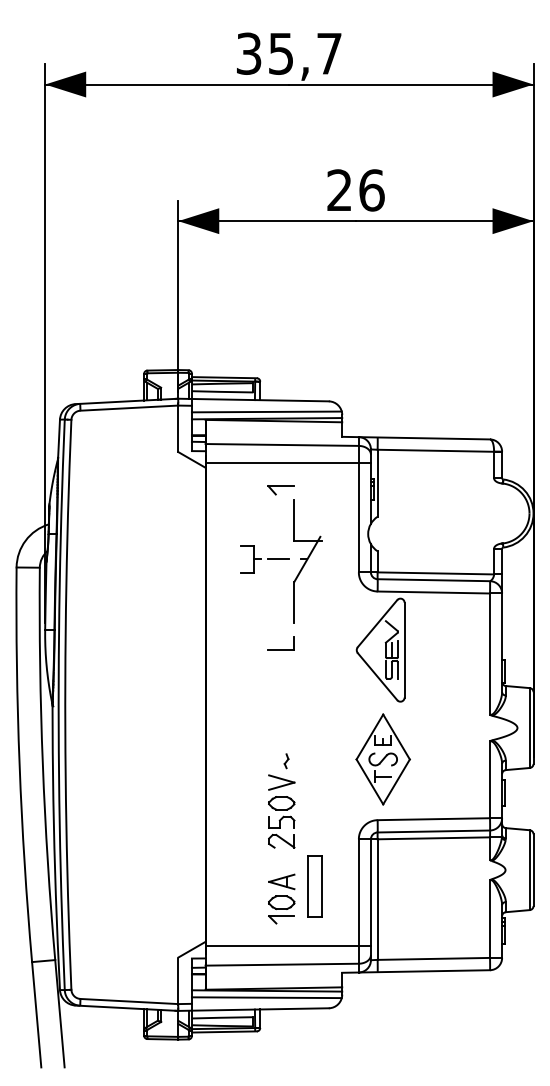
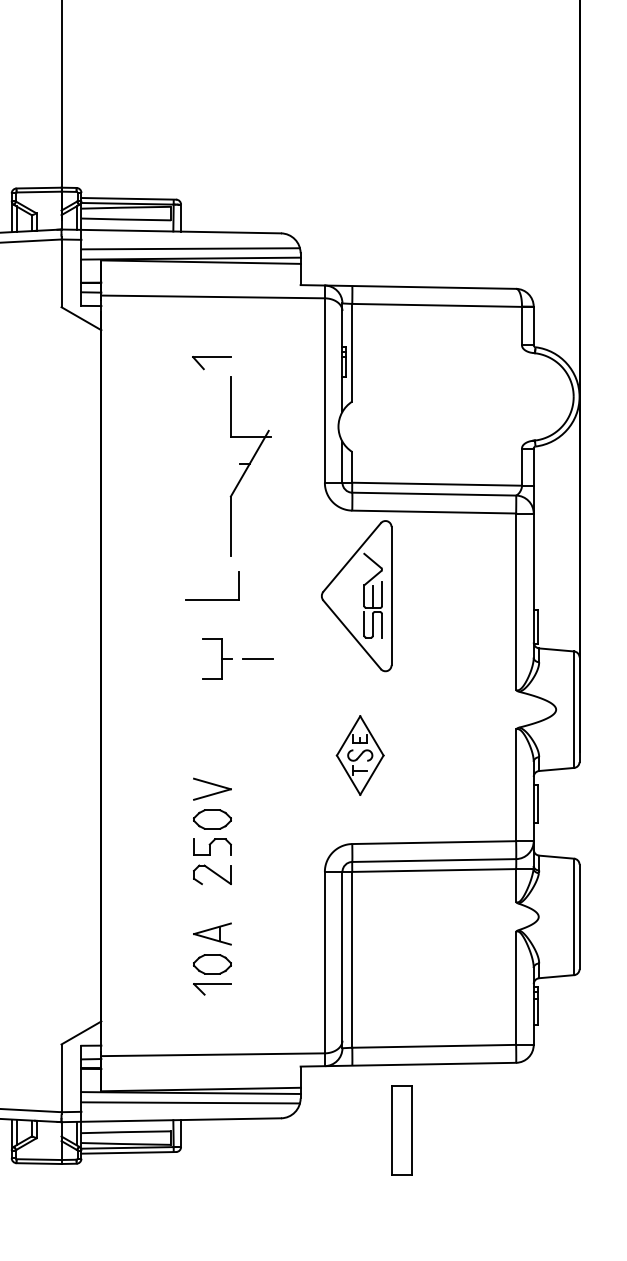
line: (287, 463) -> (220, 323), removed
part: (264, 559) -> (236, 659), moved
part: (280, 643) -> (210, 586), size x1.4
part: (382, 759) -> (359, 755), size x0.6
part: (286, 761) -> (219, 758), removed
part: (314, 886) -> (401, 1130), moved
line: (287, 946) -> (220, 1028), removed

